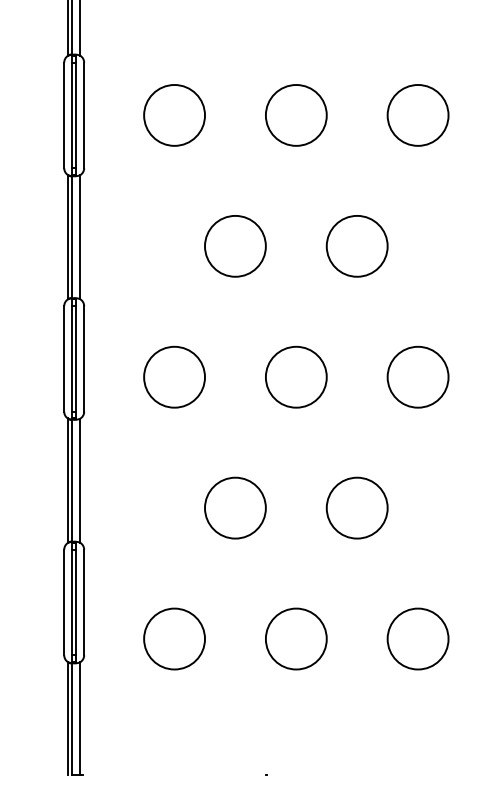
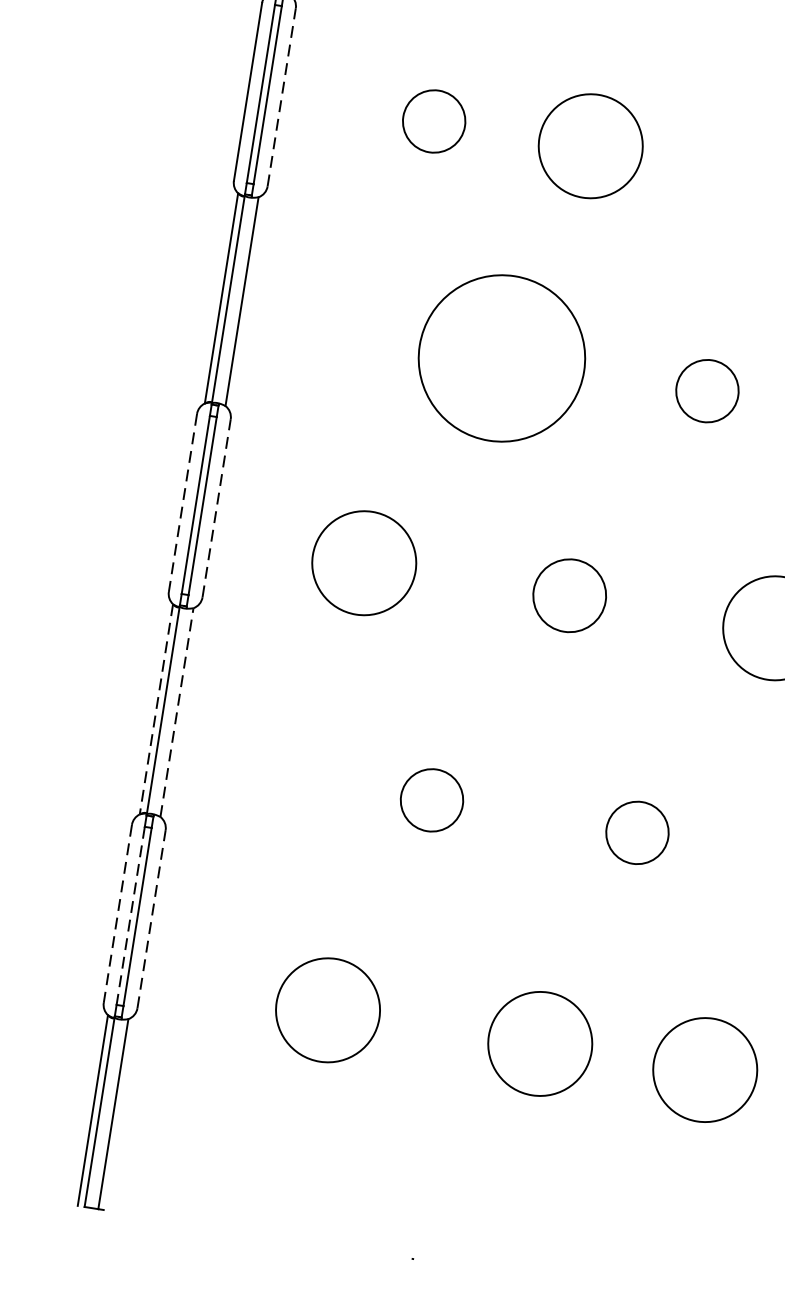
line: (84, 115) -> (282, 97), solid -> dashed
circle: (174, 115) -> (434, 121), size x0.6
circle: (296, 115) -> (591, 146), moved
circle: (356, 245) -> (706, 389), size x0.6
circle: (235, 246) -> (502, 358), size x1.6
line: (64, 358) -> (183, 502), solid -> dashed
line: (84, 358) -> (217, 507), solid -> dashed
circle: (295, 376) -> (568, 594), size x0.7
line: (79, 480) -> (176, 712), solid -> dashed
line: (67, 481) -> (155, 710), solid -> dashed
circle: (235, 507) -> (432, 799), size x0.6
circle: (356, 507) -> (636, 831), size x0.6
line: (64, 602) -> (118, 913), solid -> dashed
line: (71, 602) -> (130, 915), solid -> dashed
line: (84, 602) -> (152, 919), solid -> dashed
circle: (174, 638) -> (328, 1009), moved
circle: (296, 638) -> (540, 1043), moved

